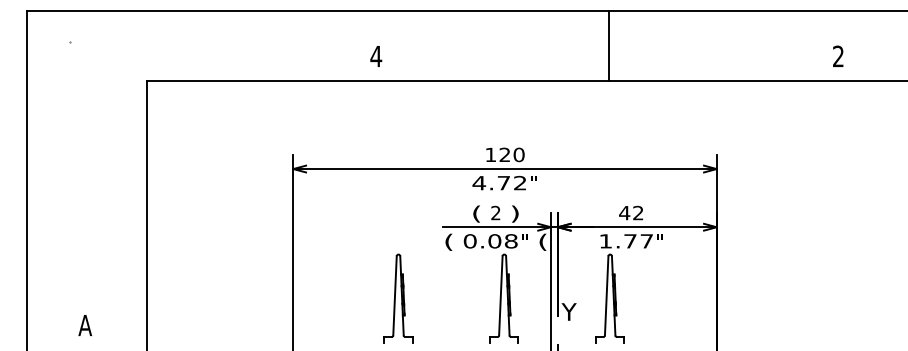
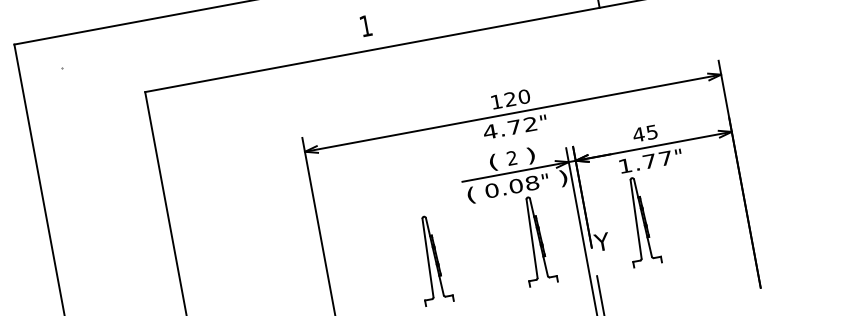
text: (376, 56) -> (366, 26), 4 -> 1
text: (638, 212) -> (652, 131), 42 -> 45
text: (542, 241) -> (563, 177), ( -> )

